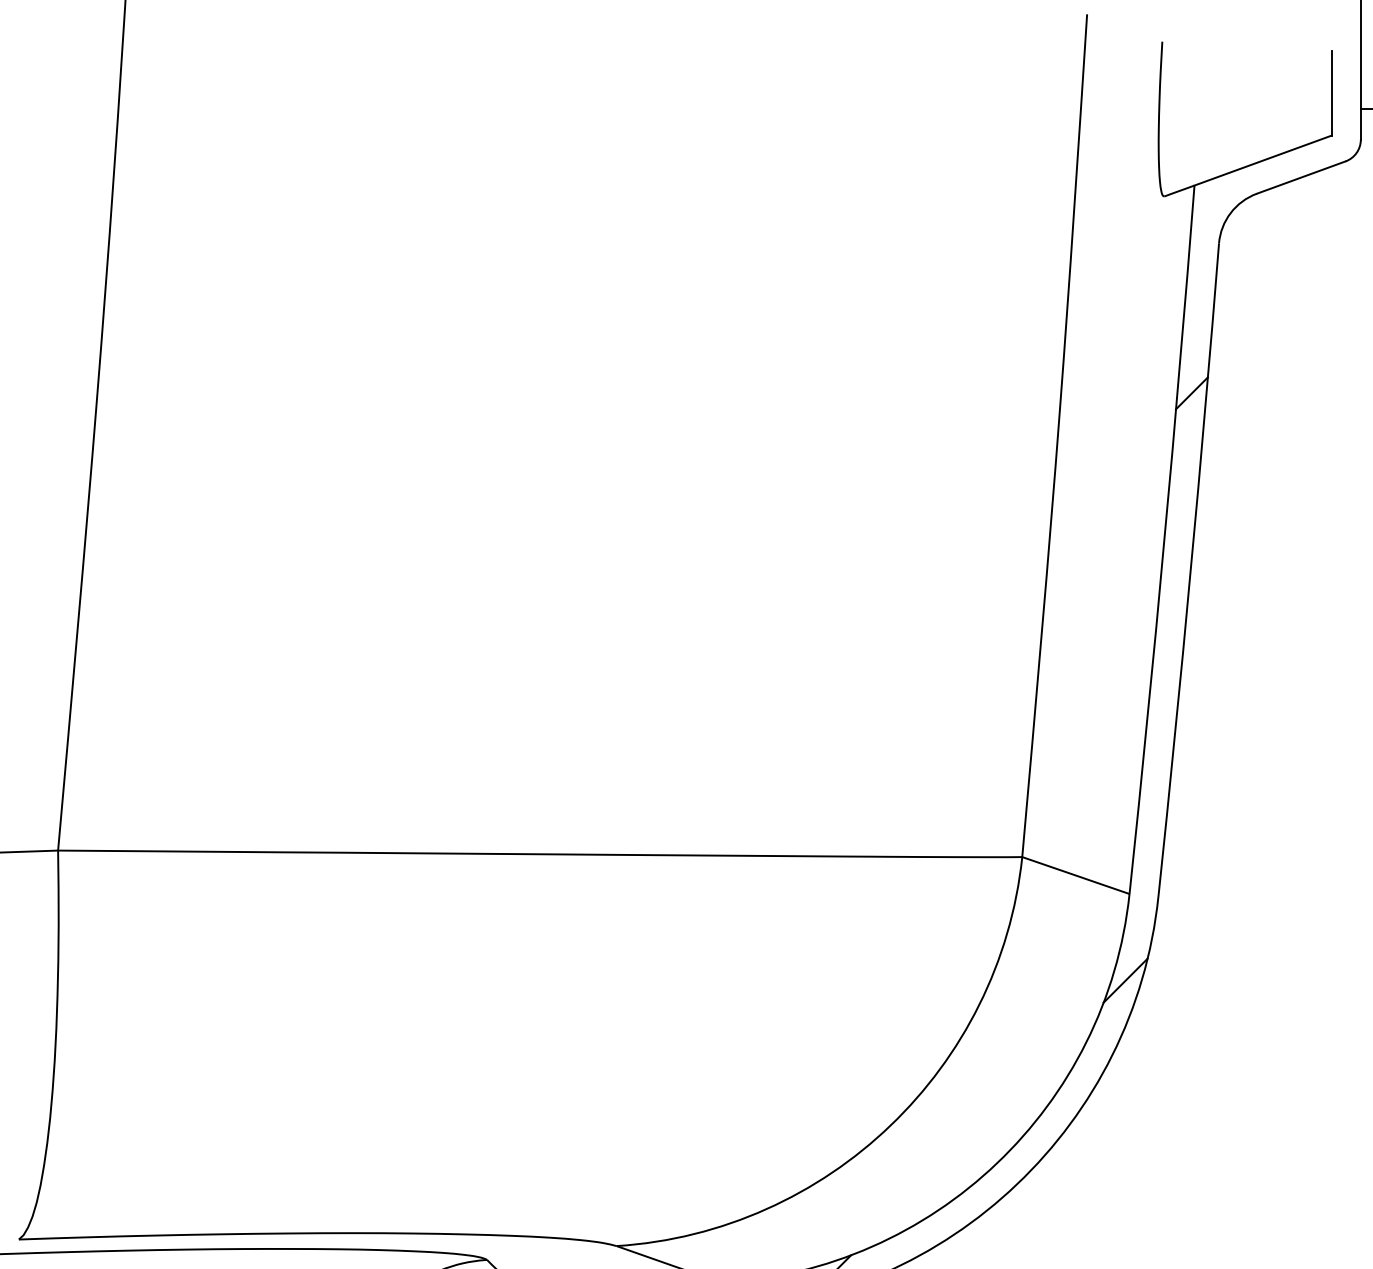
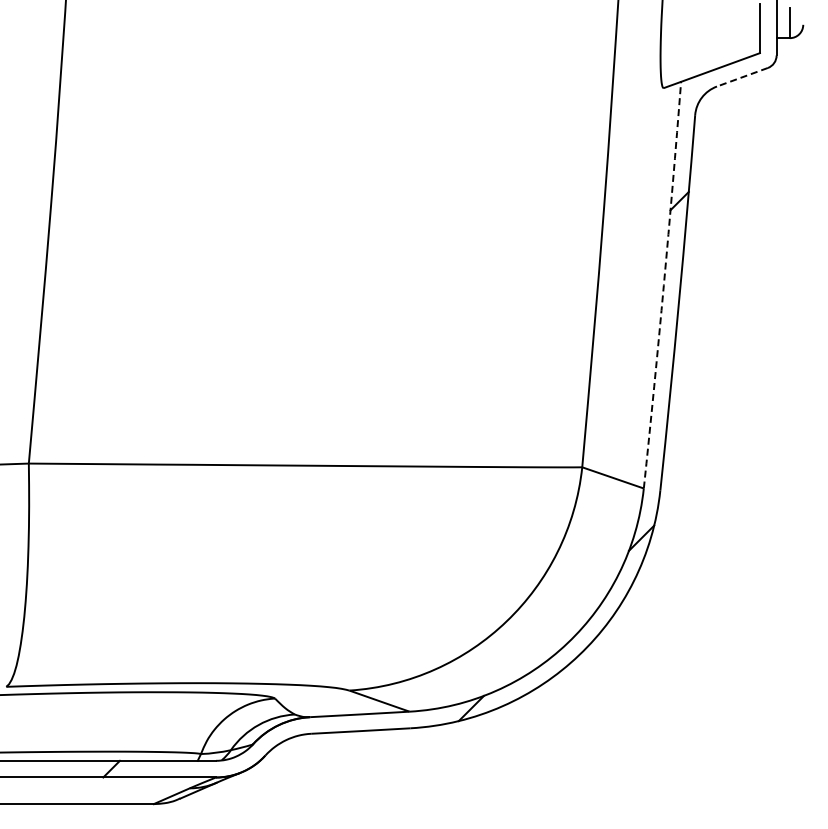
line: (1299, 177) -> (741, 77), solid -> dashed
arc: (1163, 540) -> (663, 285), solid -> dashed

